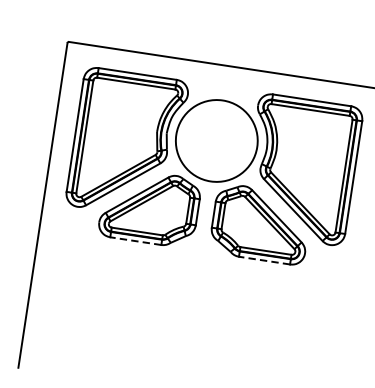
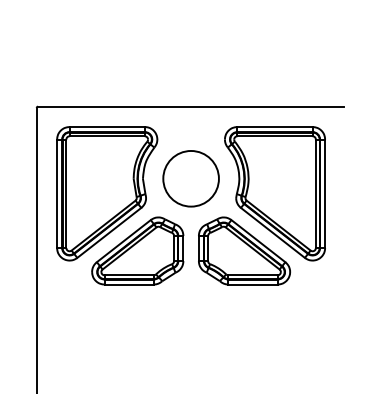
circle: (216, 140) -> (190, 178), size x0.71
line: (136, 241) -> (129, 284), dashed -> solid
line: (264, 260) -> (253, 284), dashed -> solid

